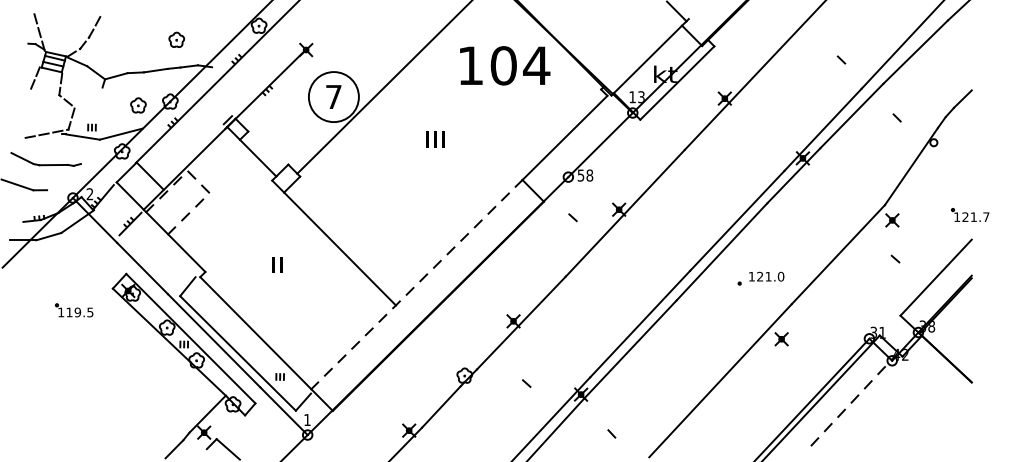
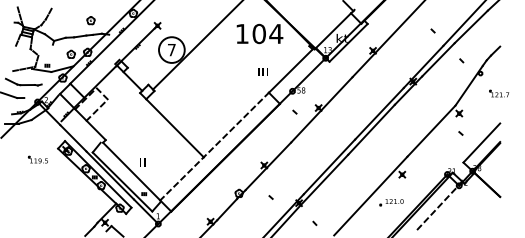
text: (434, 138) -> (262, 71), moved
part: (970, 214) -> (499, 93), moved
text: (276, 265) -> (142, 162), moved
part: (760, 278) -> (391, 202), moved

